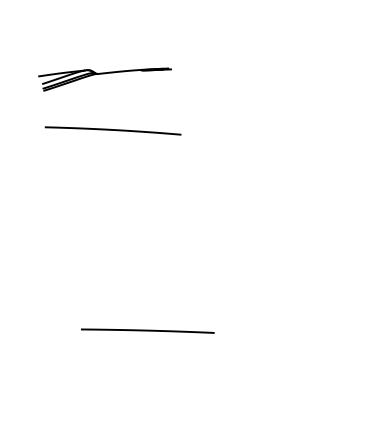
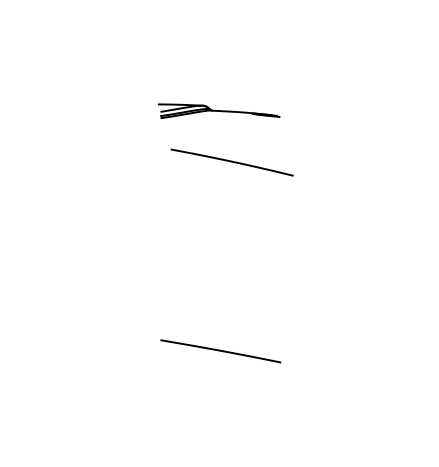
line: (112, 130) -> (231, 162), moved

